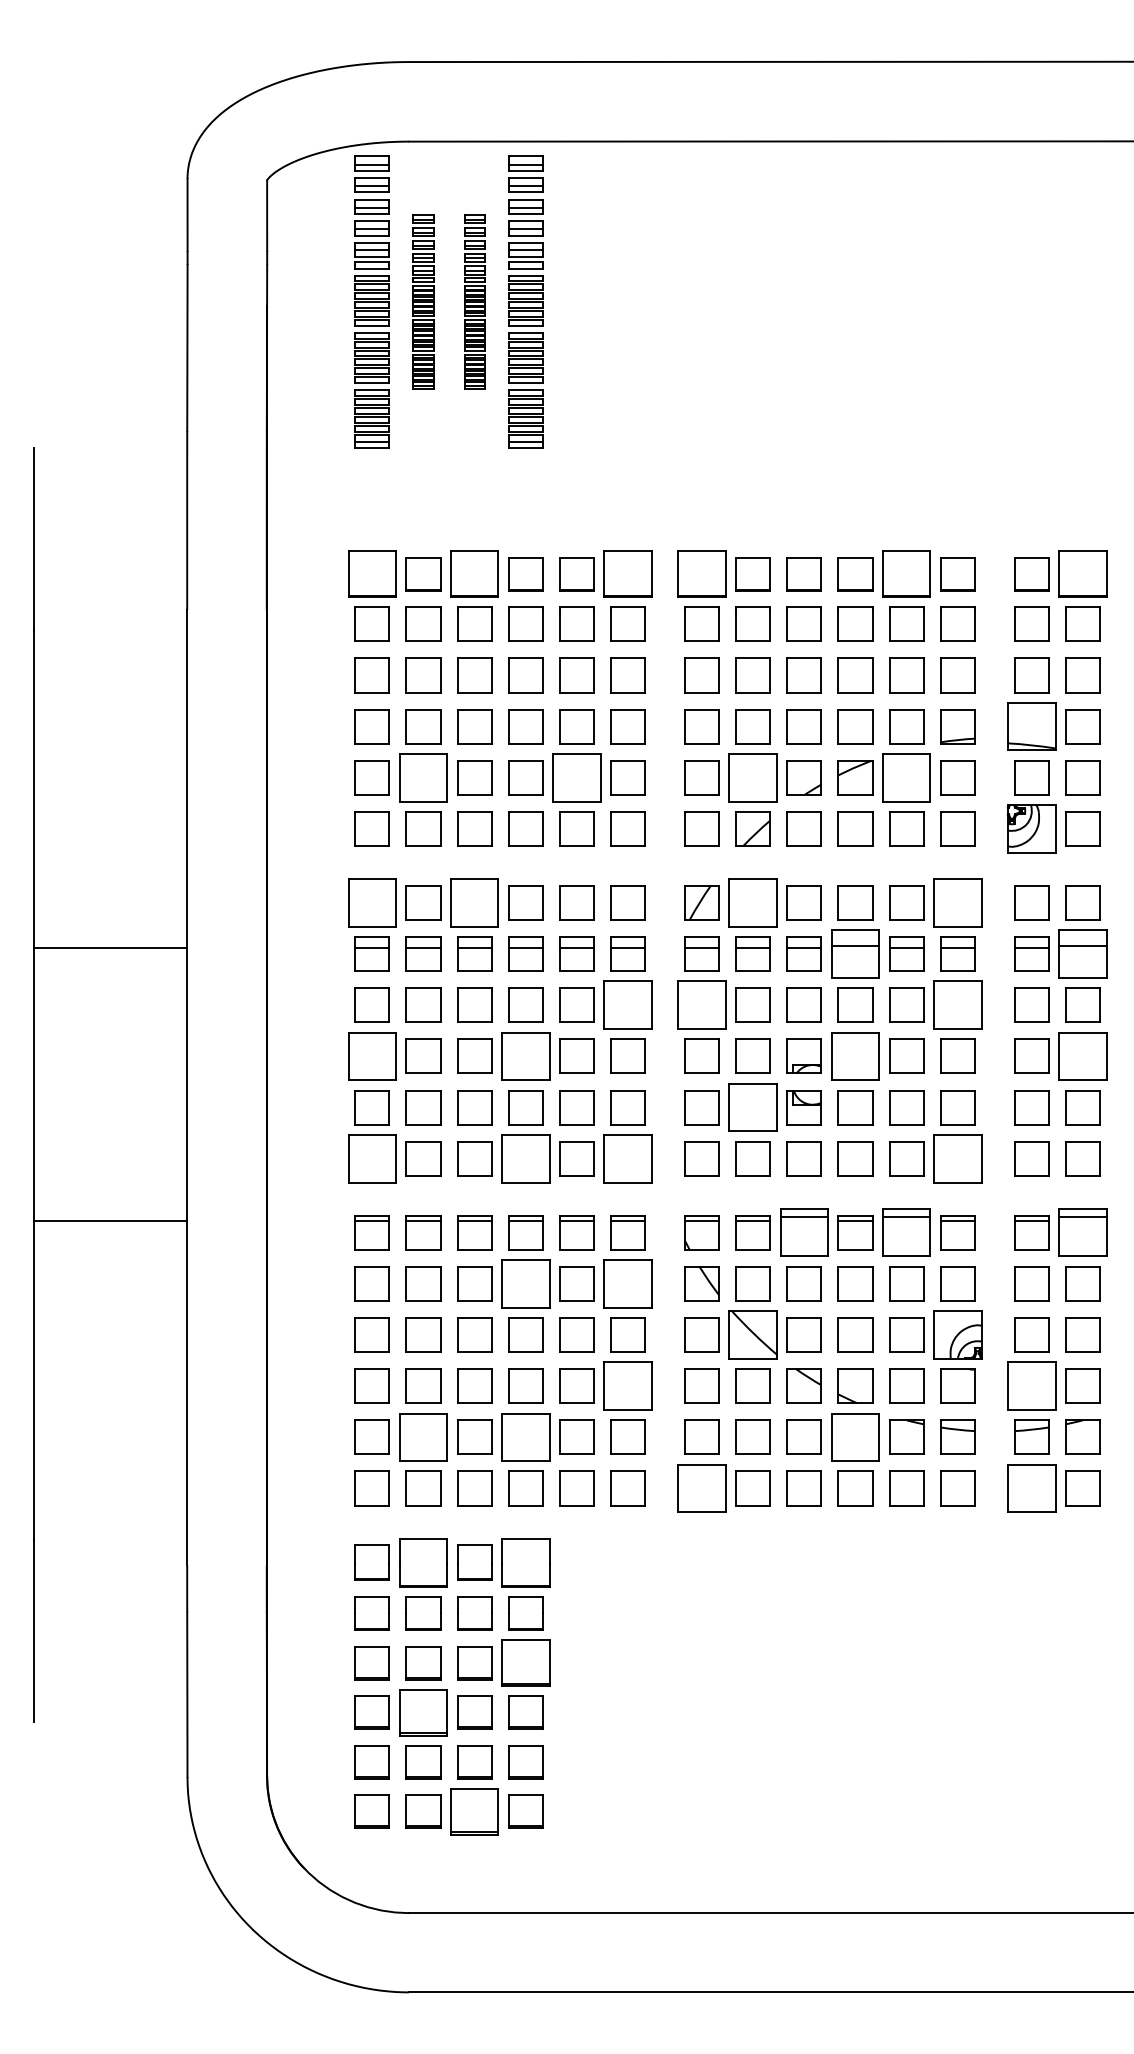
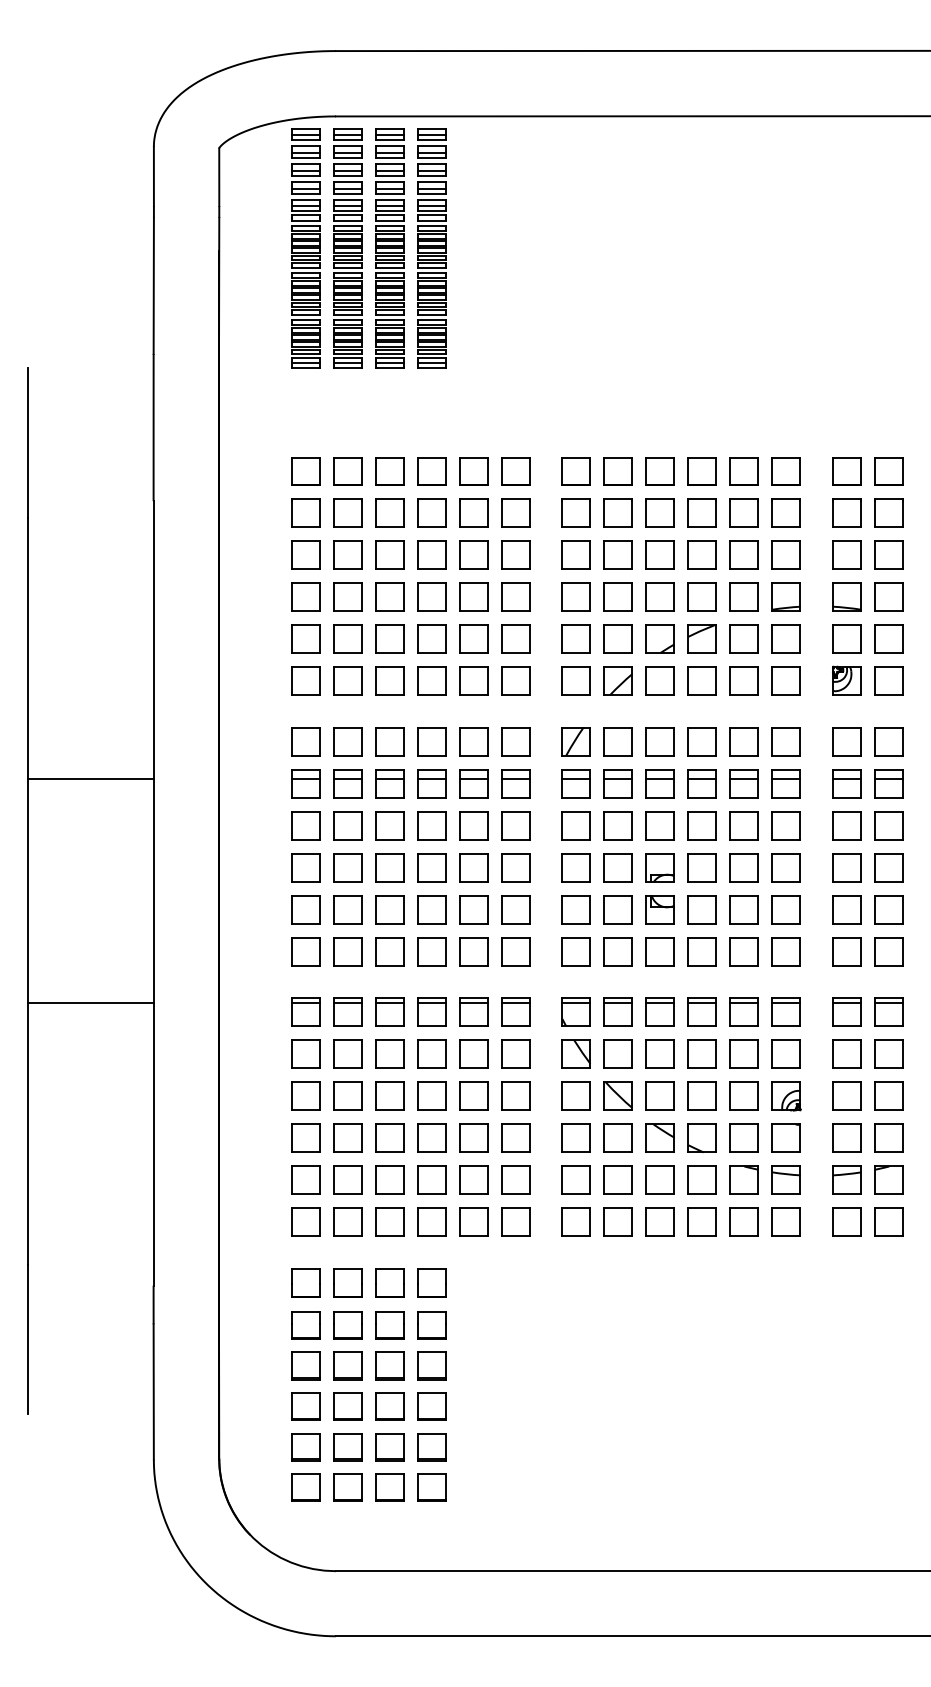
part: (423, 301) -> (347, 247), size x1.67
part: (474, 301) -> (389, 247), size x1.67
part: (371, 574) -> (304, 471), size x0.71
part: (474, 574) -> (389, 471), size x0.71
part: (627, 574) -> (515, 471), size x0.71
part: (701, 574) -> (575, 471), size x0.71
part: (906, 574) -> (744, 471), size x0.71
part: (1082, 574) -> (888, 471), size x0.71
part: (1031, 726) -> (846, 596), size x0.71
part: (423, 777) -> (347, 638), size x0.71
part: (576, 777) -> (473, 638), size x0.71
part: (752, 777) -> (617, 638), size x0.71
part: (906, 777) -> (744, 638), size x0.71
part: (1031, 828) -> (846, 680), size x0.71
part: (371, 902) -> (304, 741), size x0.71
part: (474, 902) -> (389, 741), size x0.71
part: (752, 902) -> (617, 741), size x0.71
part: (957, 902) -> (786, 741), size x0.71
part: (855, 953) -> (702, 783), size x0.71
part: (1082, 953) -> (888, 783), size x0.71
part: (627, 1004) -> (515, 825), size x0.71
part: (701, 1004) -> (575, 825), size x0.71
part: (957, 1004) -> (786, 825), size x0.71
part: (371, 1055) -> (304, 866), size x0.71
part: (525, 1055) -> (431, 866), size x0.71
part: (855, 1055) -> (702, 866), size x0.71
part: (1082, 1055) -> (888, 866), size x0.71
part: (752, 1107) -> (617, 909), size x0.71
part: (371, 1158) -> (304, 951), size x0.71
part: (525, 1158) -> (431, 951), size x0.71
part: (627, 1158) -> (515, 951), size x0.71
part: (957, 1158) -> (786, 951), size x0.71
part: (803, 1232) -> (659, 1012), size x0.71
part: (906, 1232) -> (744, 1012), size x0.71
part: (1082, 1232) -> (888, 1012), size x0.71
part: (525, 1283) -> (431, 1054), size x0.71
part: (627, 1283) -> (515, 1054), size x0.71
part: (752, 1334) -> (617, 1096), size x0.71
part: (957, 1335) -> (786, 1096), size x0.71
part: (627, 1385) -> (515, 1137), size x0.71
part: (1031, 1385) -> (846, 1137), size x0.71
part: (423, 1436) -> (347, 1179), size x0.71
part: (525, 1436) -> (431, 1179), size x0.71
part: (855, 1436) -> (702, 1179), size x0.71
part: (701, 1488) -> (575, 1222), size x0.71
part: (1031, 1488) -> (846, 1222), size x0.71
part: (423, 1562) -> (347, 1283), size x0.71
part: (525, 1562) -> (431, 1283), size x0.71
part: (525, 1663) -> (431, 1366), size x0.71
part: (423, 1712) -> (347, 1406), size x0.71
part: (474, 1811) -> (389, 1487), size x0.71

